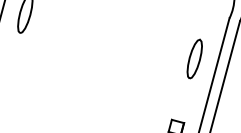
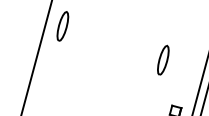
part: (195, 57) -> (163, 59), moved

